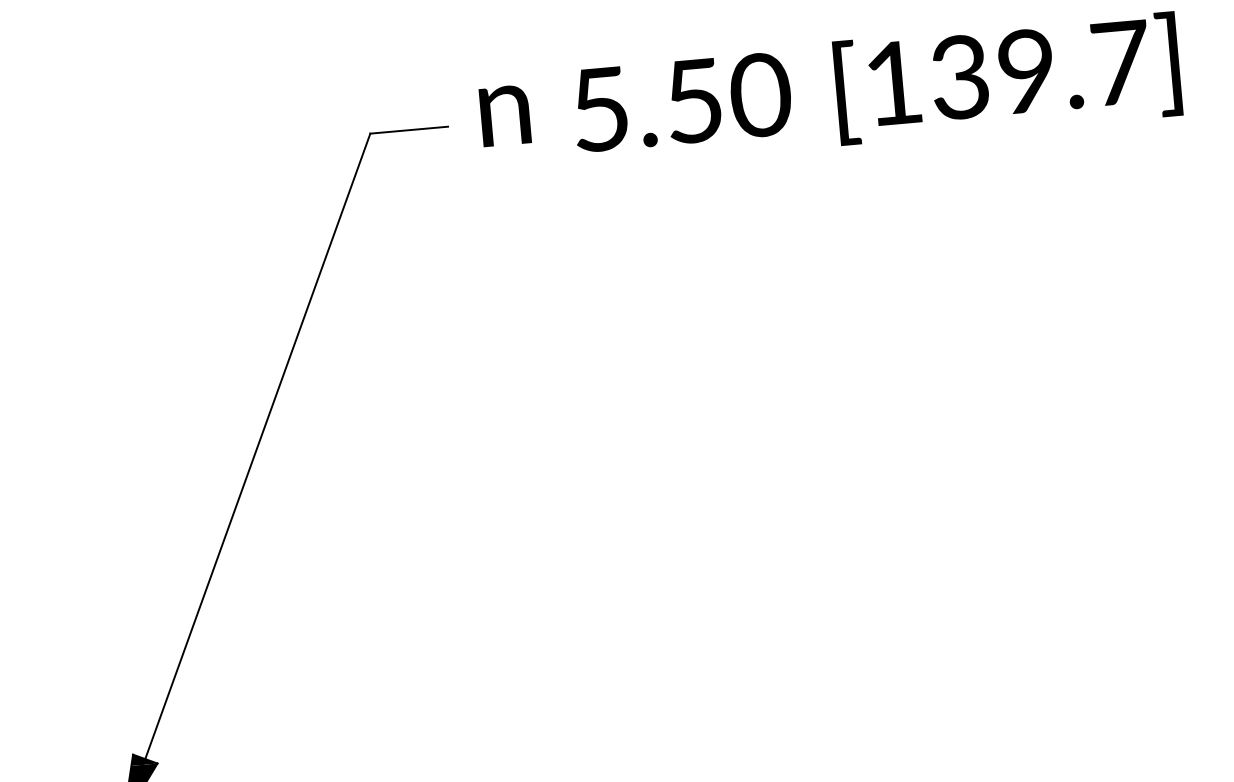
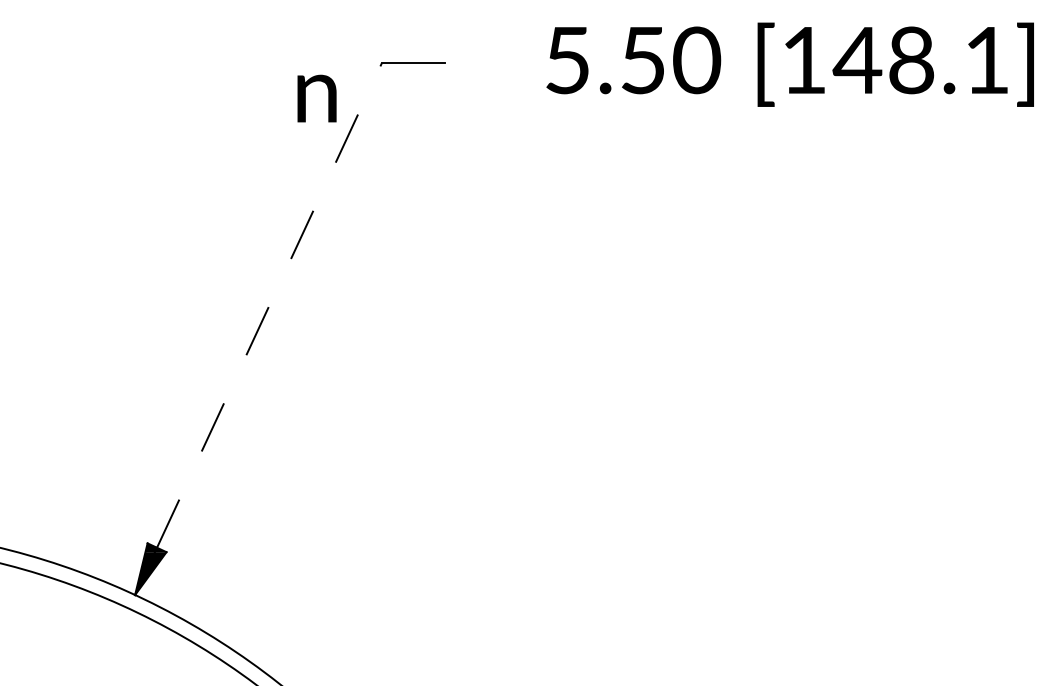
text: (1039, 70) -> (921, 60), [139.7] -> [148.1]
text: (504, 115) -> (316, 98), moved
line: (257, 446) -> (269, 305), solid -> dashed

